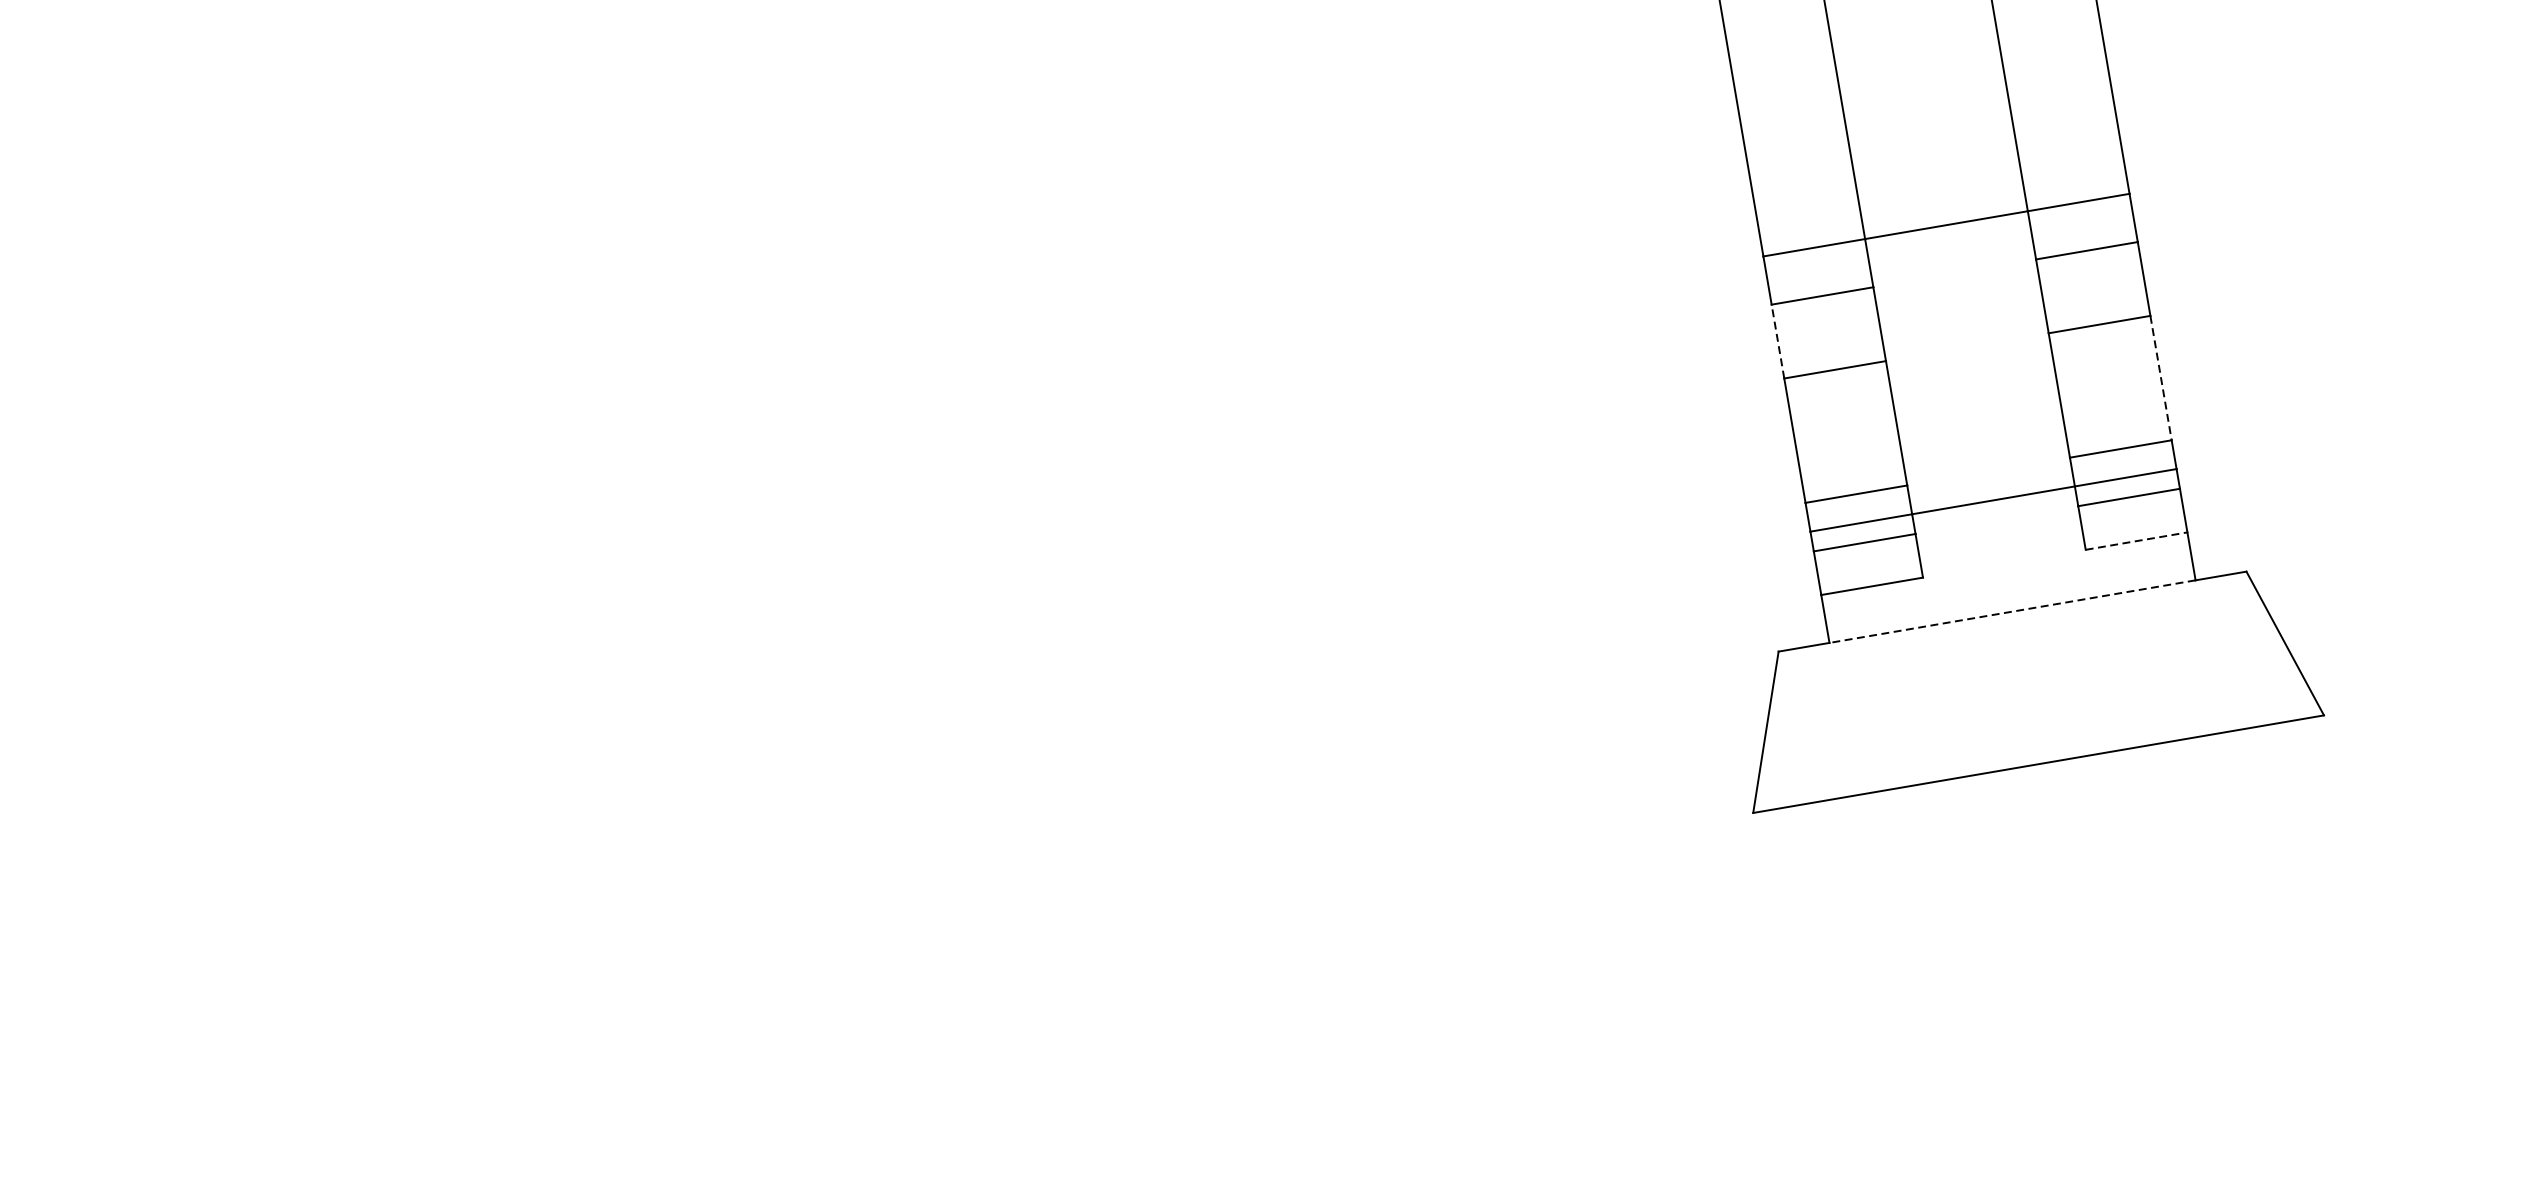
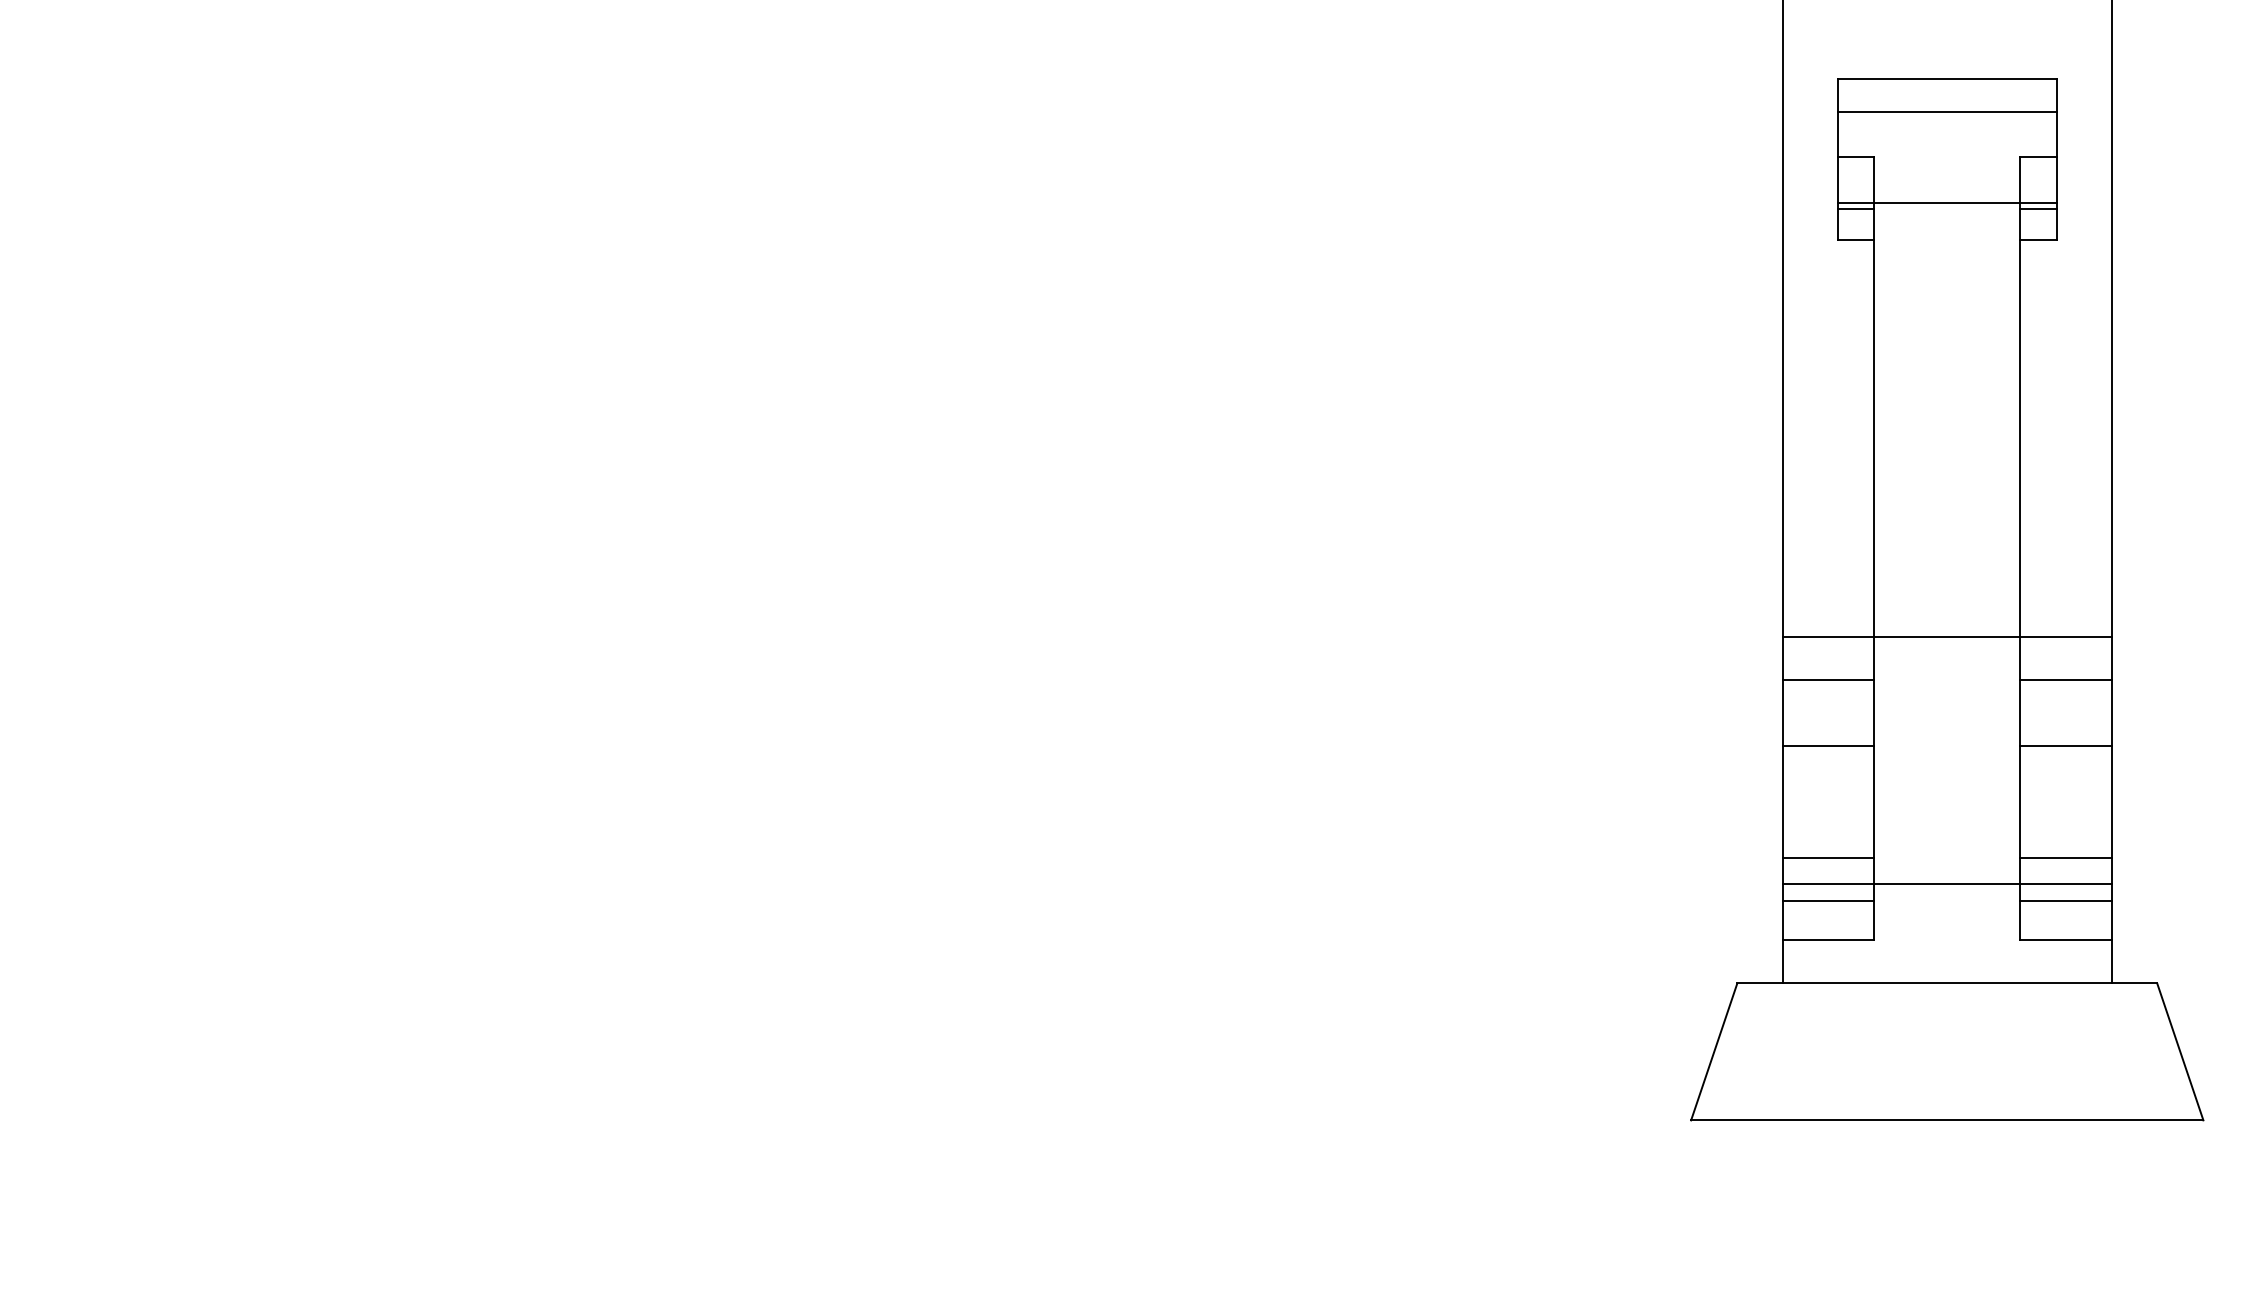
line: (1777, 341) -> (1782, 712), dashed -> solid
line: (2160, 377) -> (2111, 801), dashed -> solid
line: (2136, 541) -> (2065, 940), dashed -> solid
line: (2011, 611) -> (1946, 983), dashed -> solid

